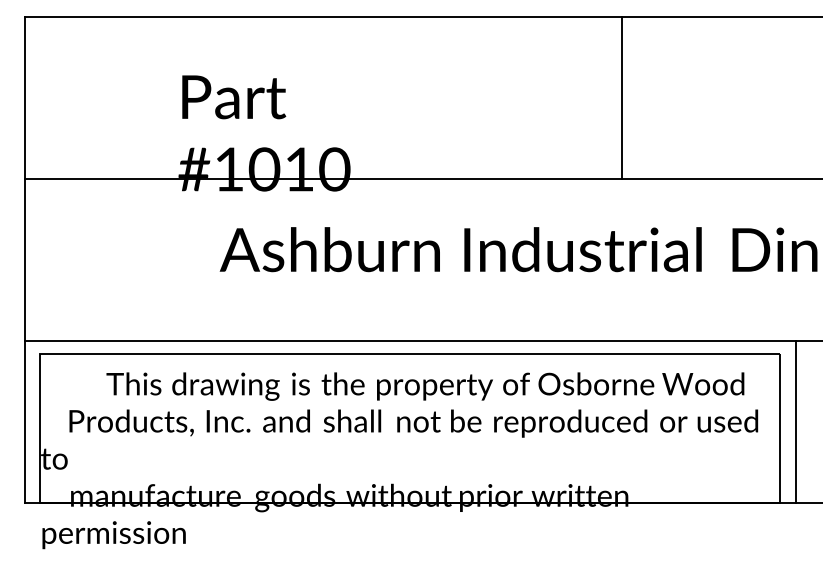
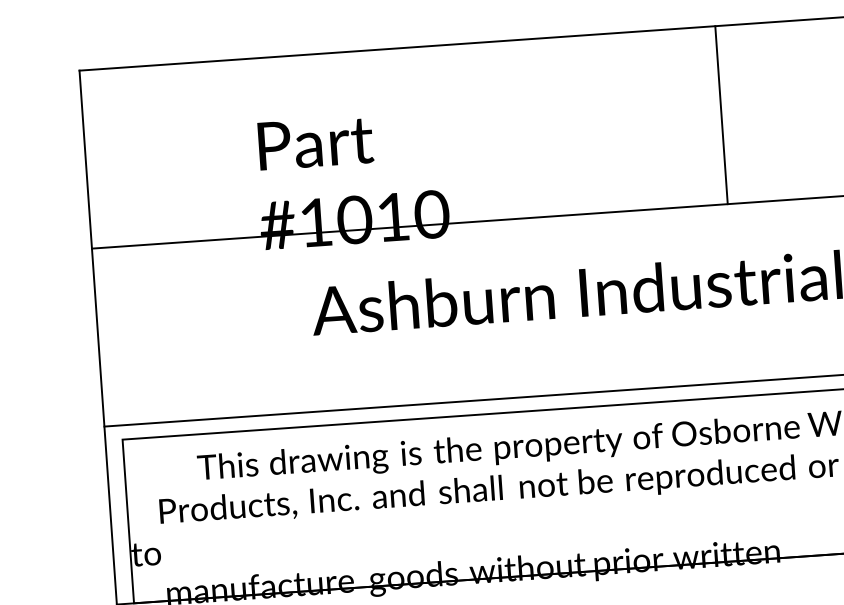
line: (622, 97) -> (721, 114), moved

